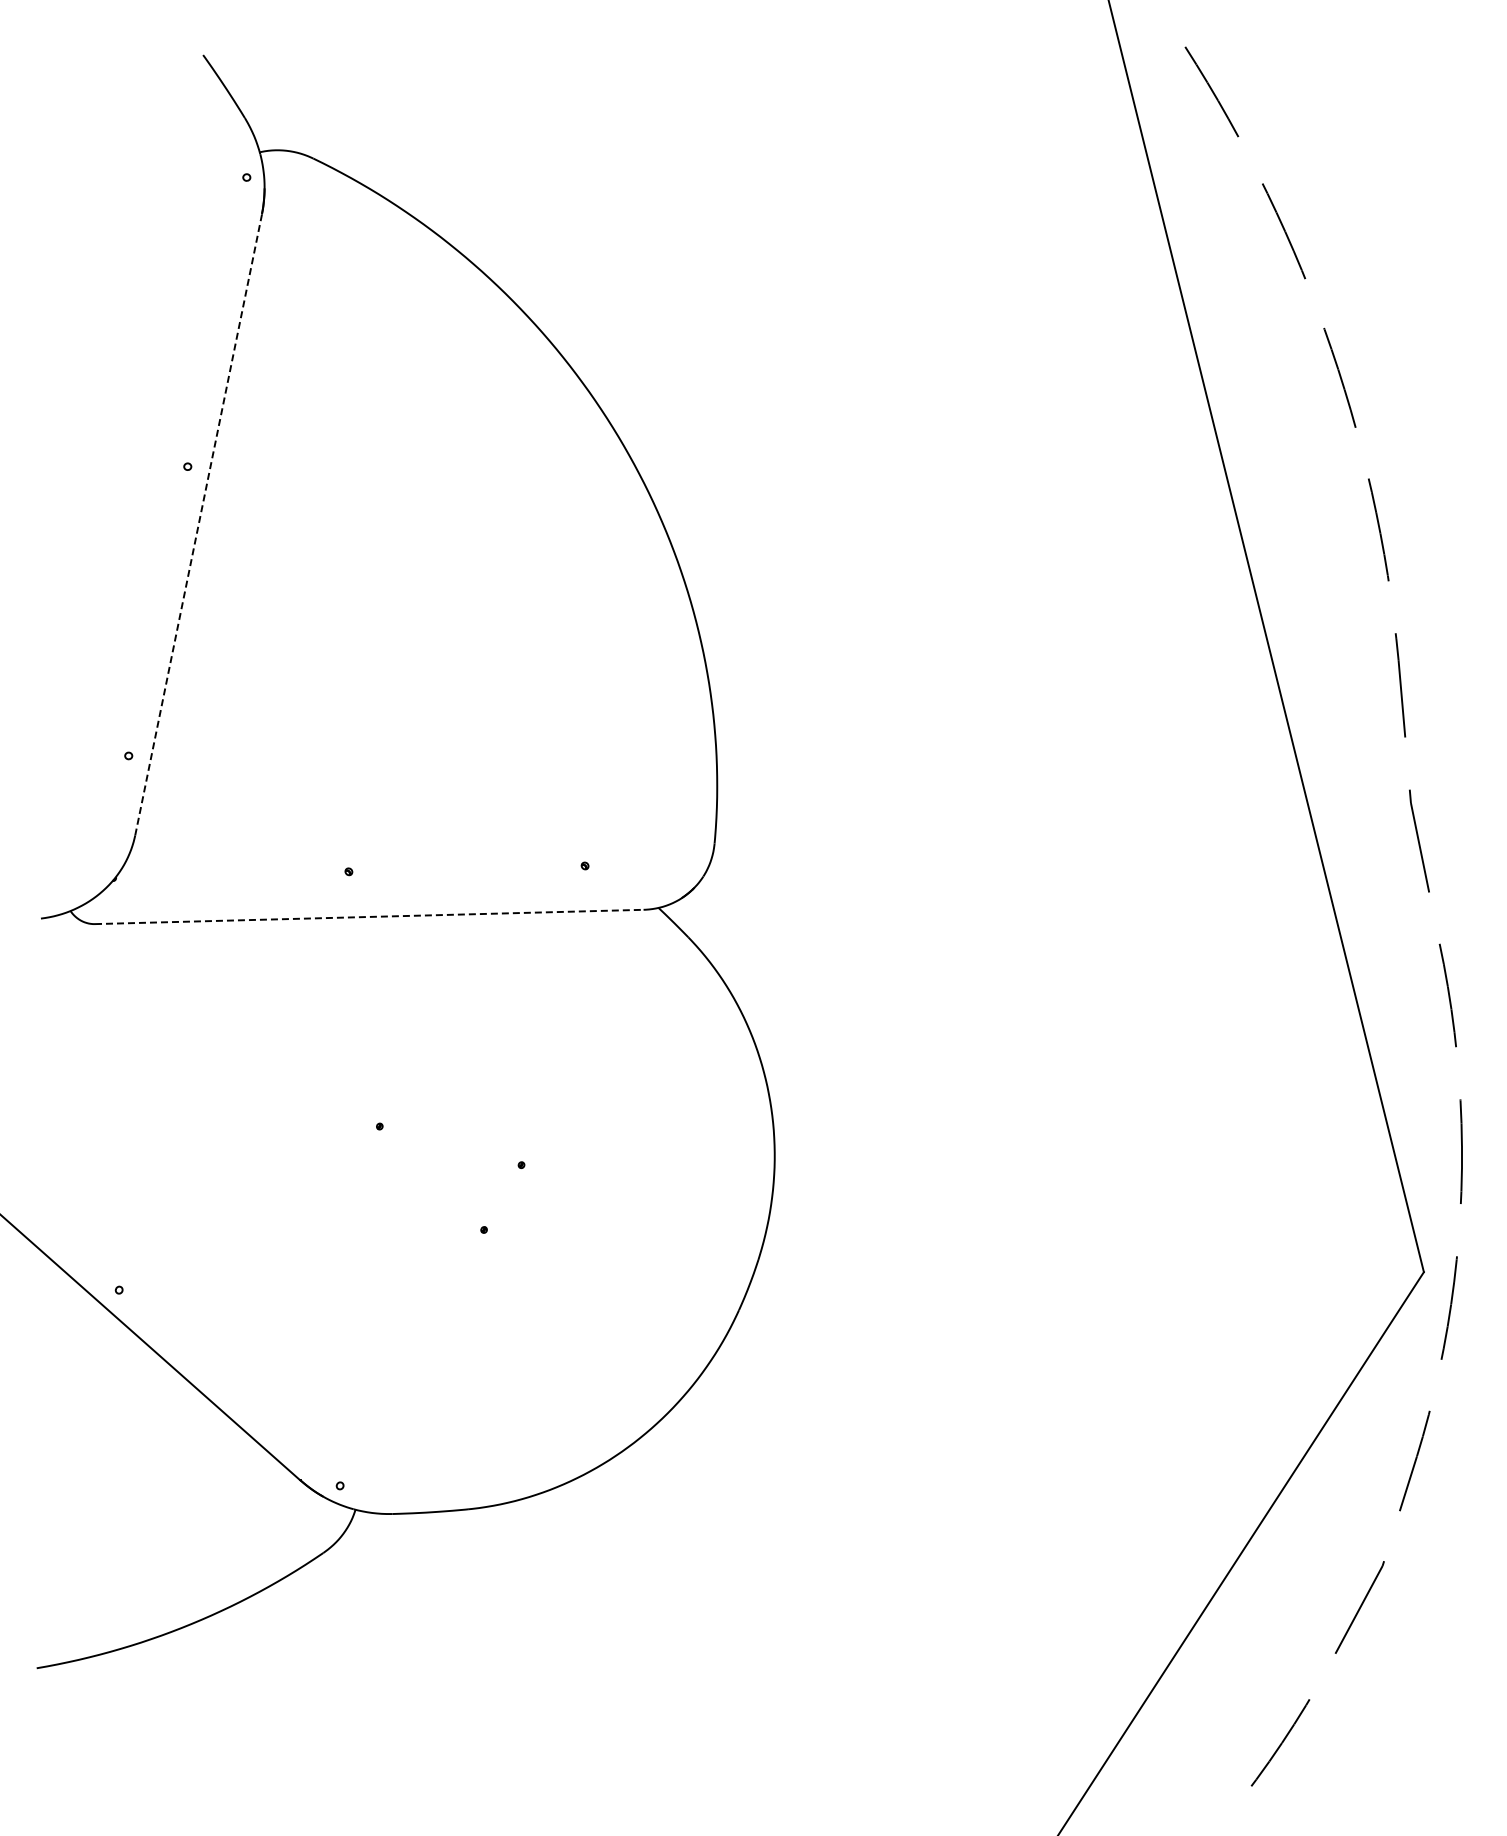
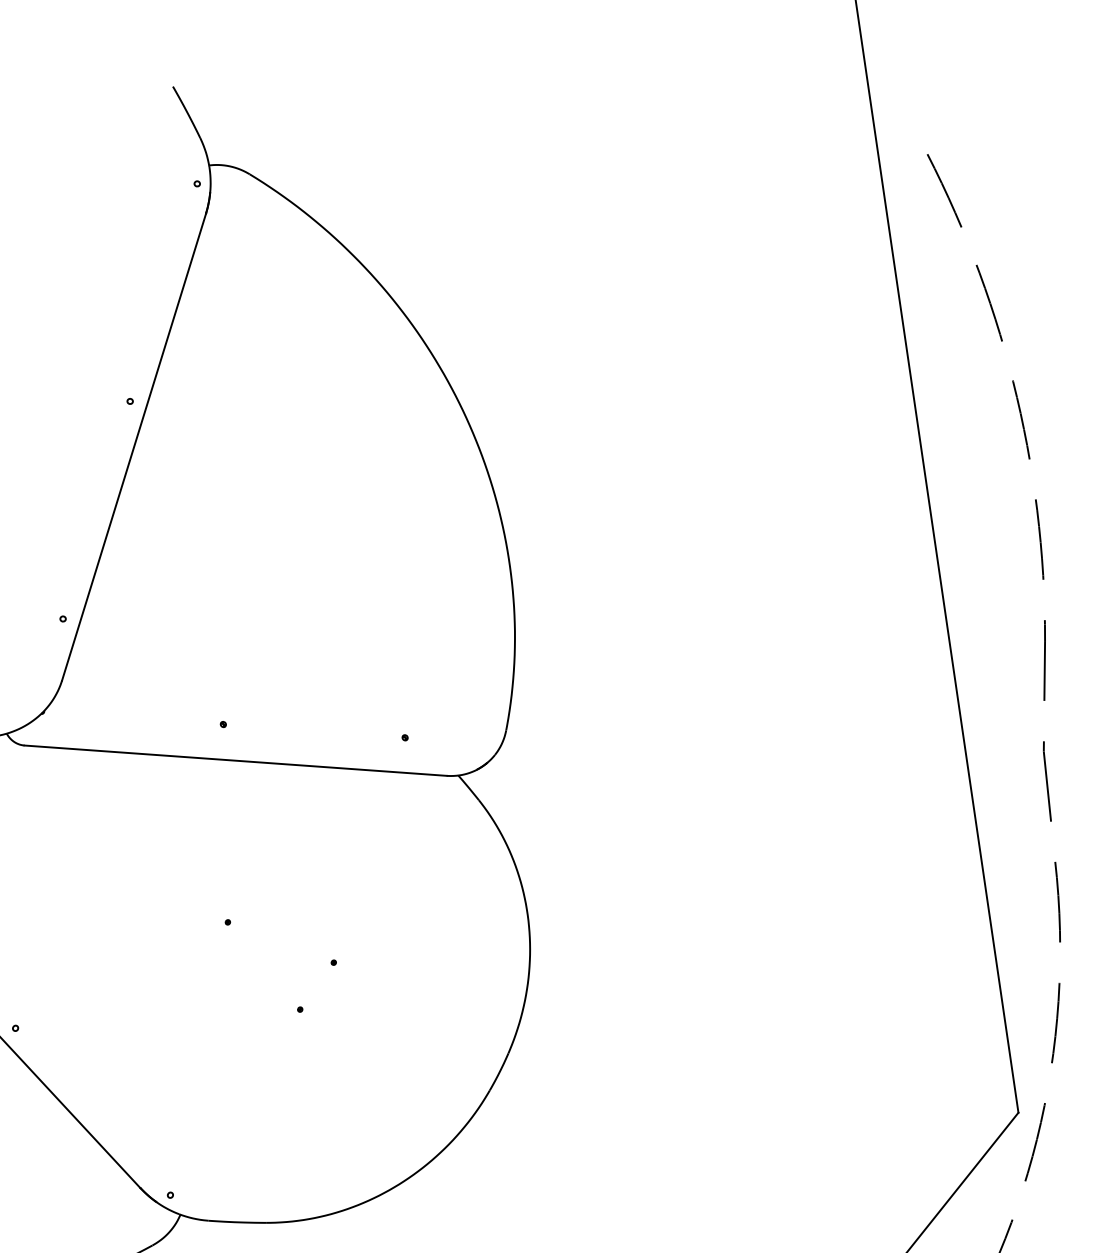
line: (198, 525) -> (134, 447), dashed -> solid
line: (369, 916) -> (235, 760), dashed -> solid

